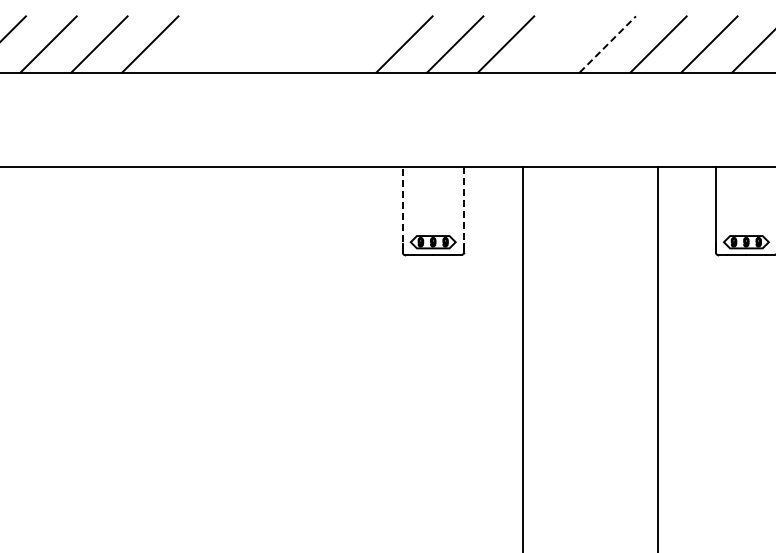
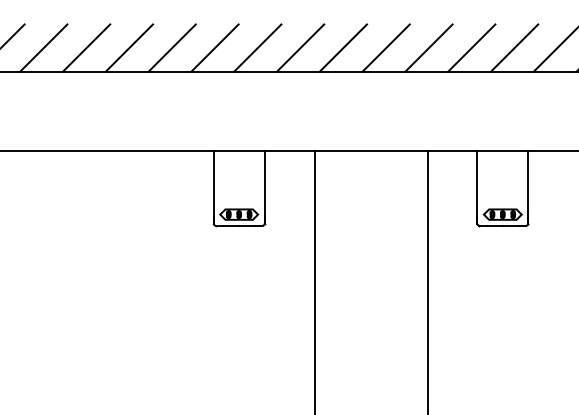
line: (201, 44) -> (44, 48), added
line: (251, 44) -> (86, 48), added
line: (302, 44) -> (129, 48), added
line: (353, 44) -> (172, 48), added
line: (556, 44) -> (342, 48), added
line: (607, 44) -> (385, 48), dashed -> solid
line: (402, 209) -> (213, 187), dashed -> solid
line: (463, 210) -> (264, 187), dashed -> solid

